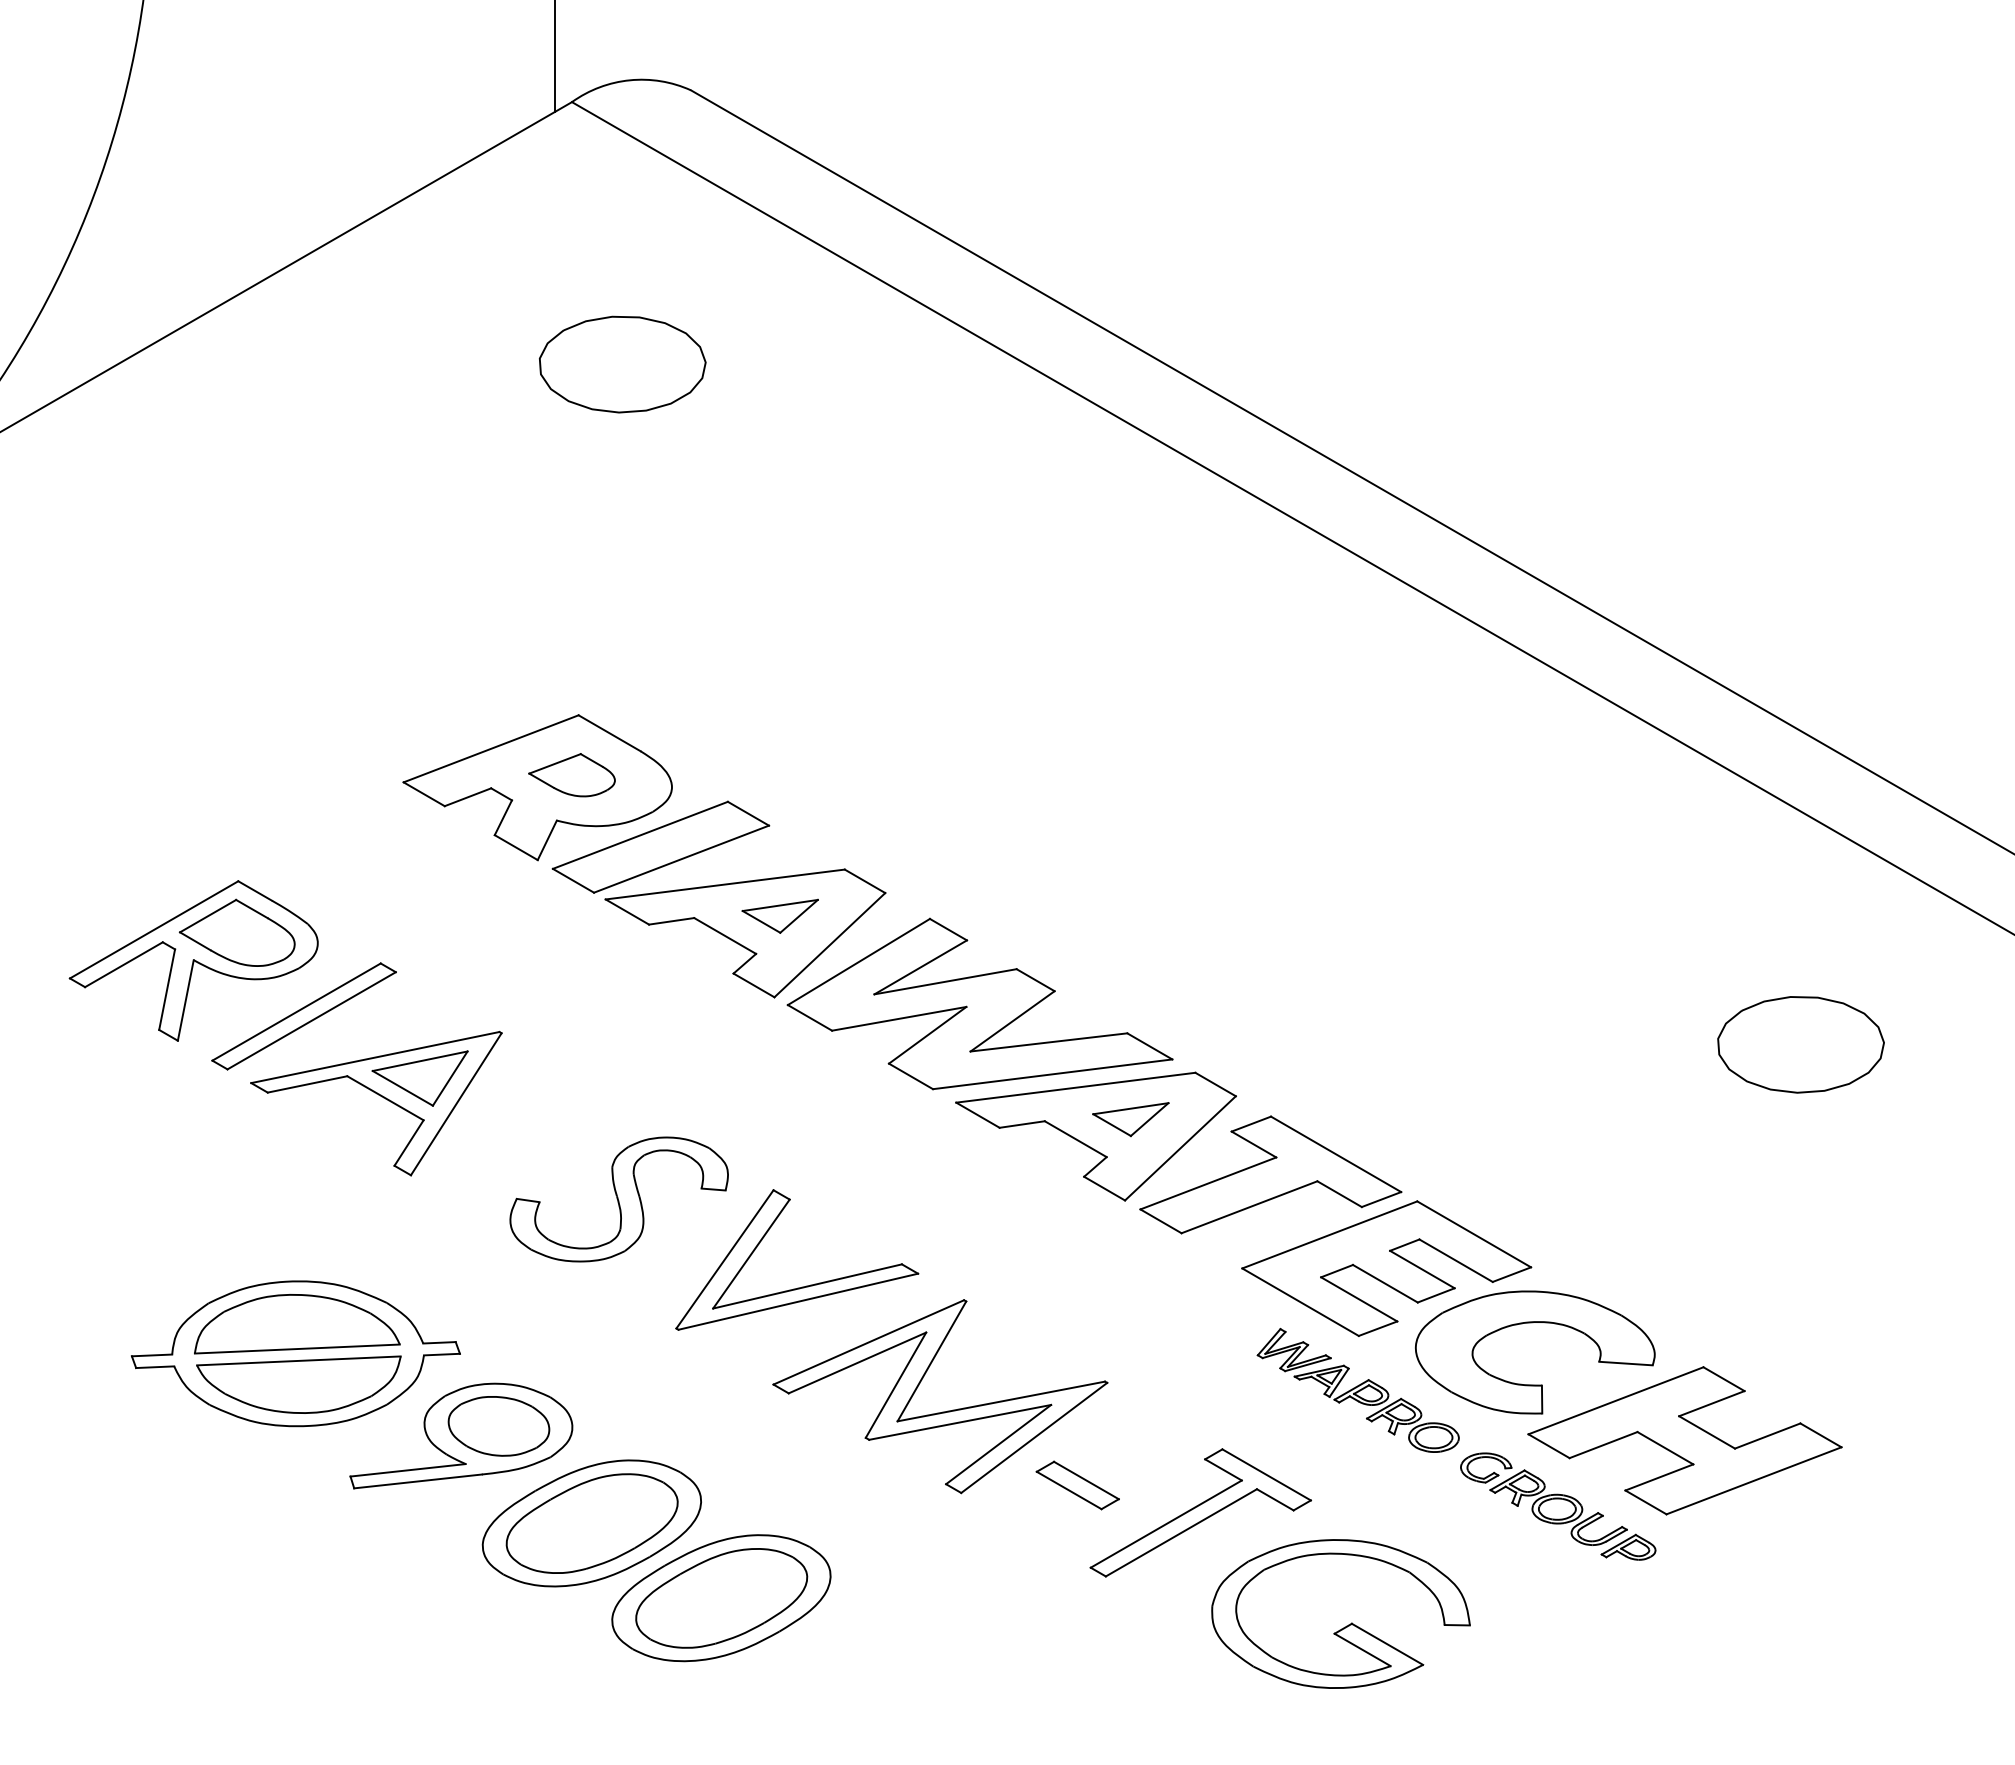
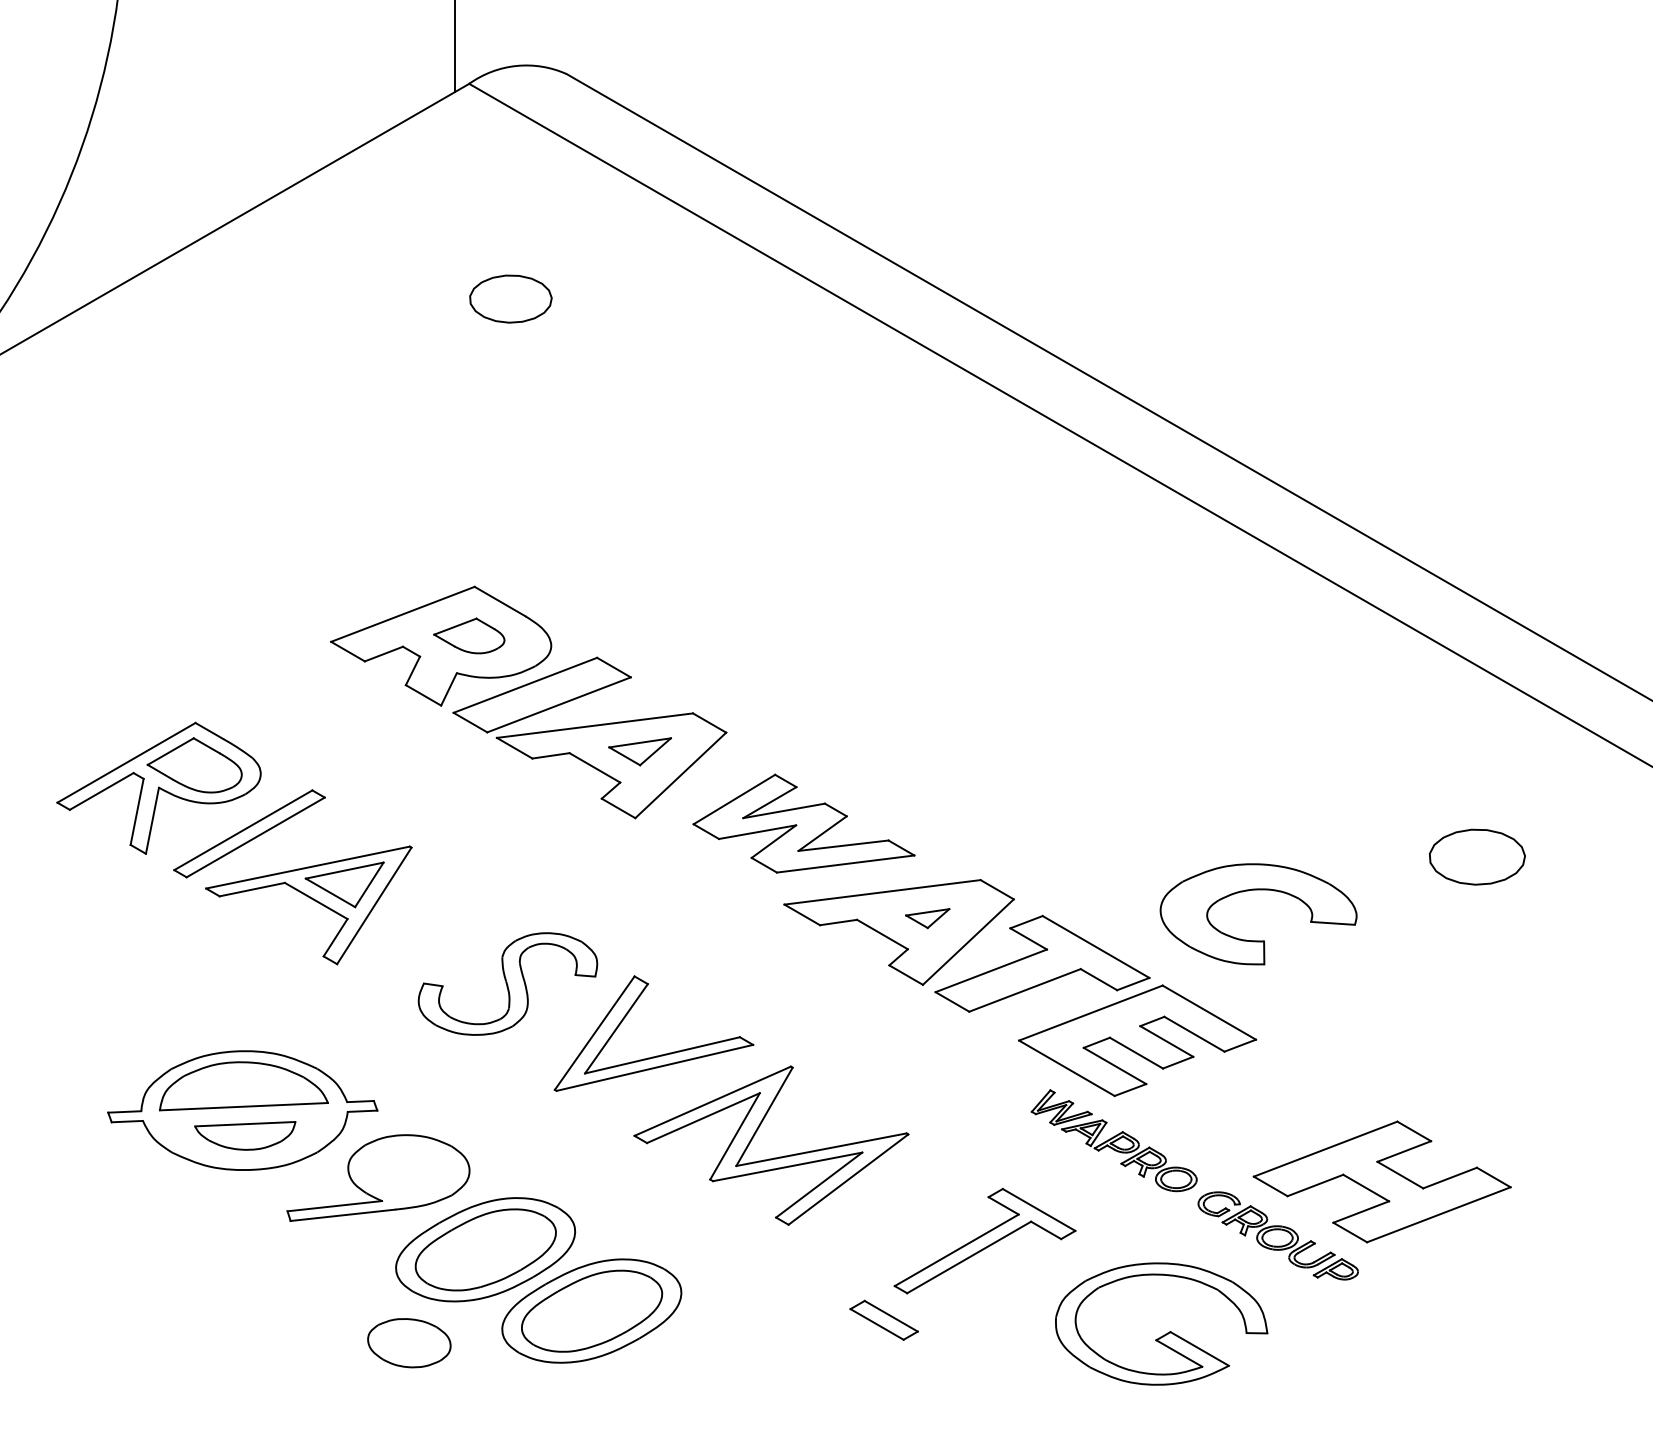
part: (622, 364) -> (510, 299), size x0.6
part: (979, 1003) -> (803, 823), size x0.7
part: (1800, 1044) -> (1476, 856), size x0.7
part: (1130, 1119) -> (927, 918), size x0.7
part: (1532, 1323) -> (1256, 890), moved
part: (298, 1384) -> (244, 1135), size x0.6
part: (498, 1426) -> (408, 1343), moved
part: (1077, 1485) -> (883, 1320), moved
part: (1346, 1625) -> (1166, 1333), moved

